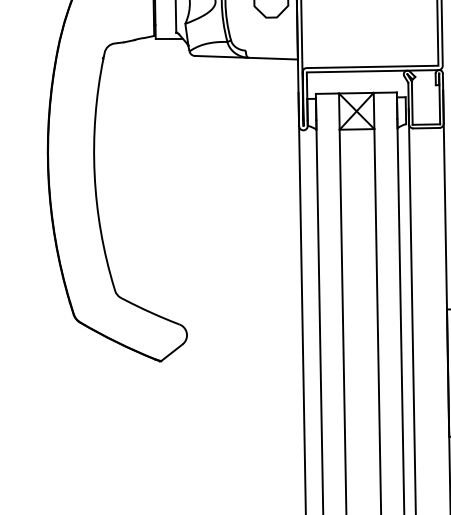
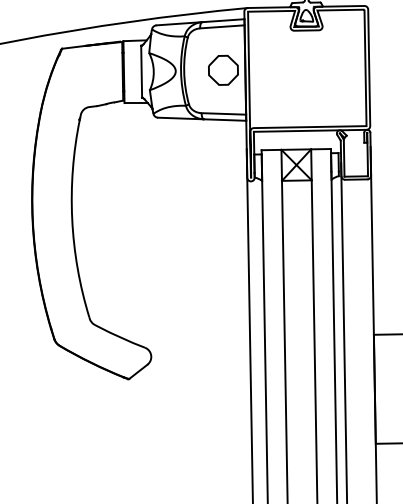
line: (271, 51) -> (223, 113), added

